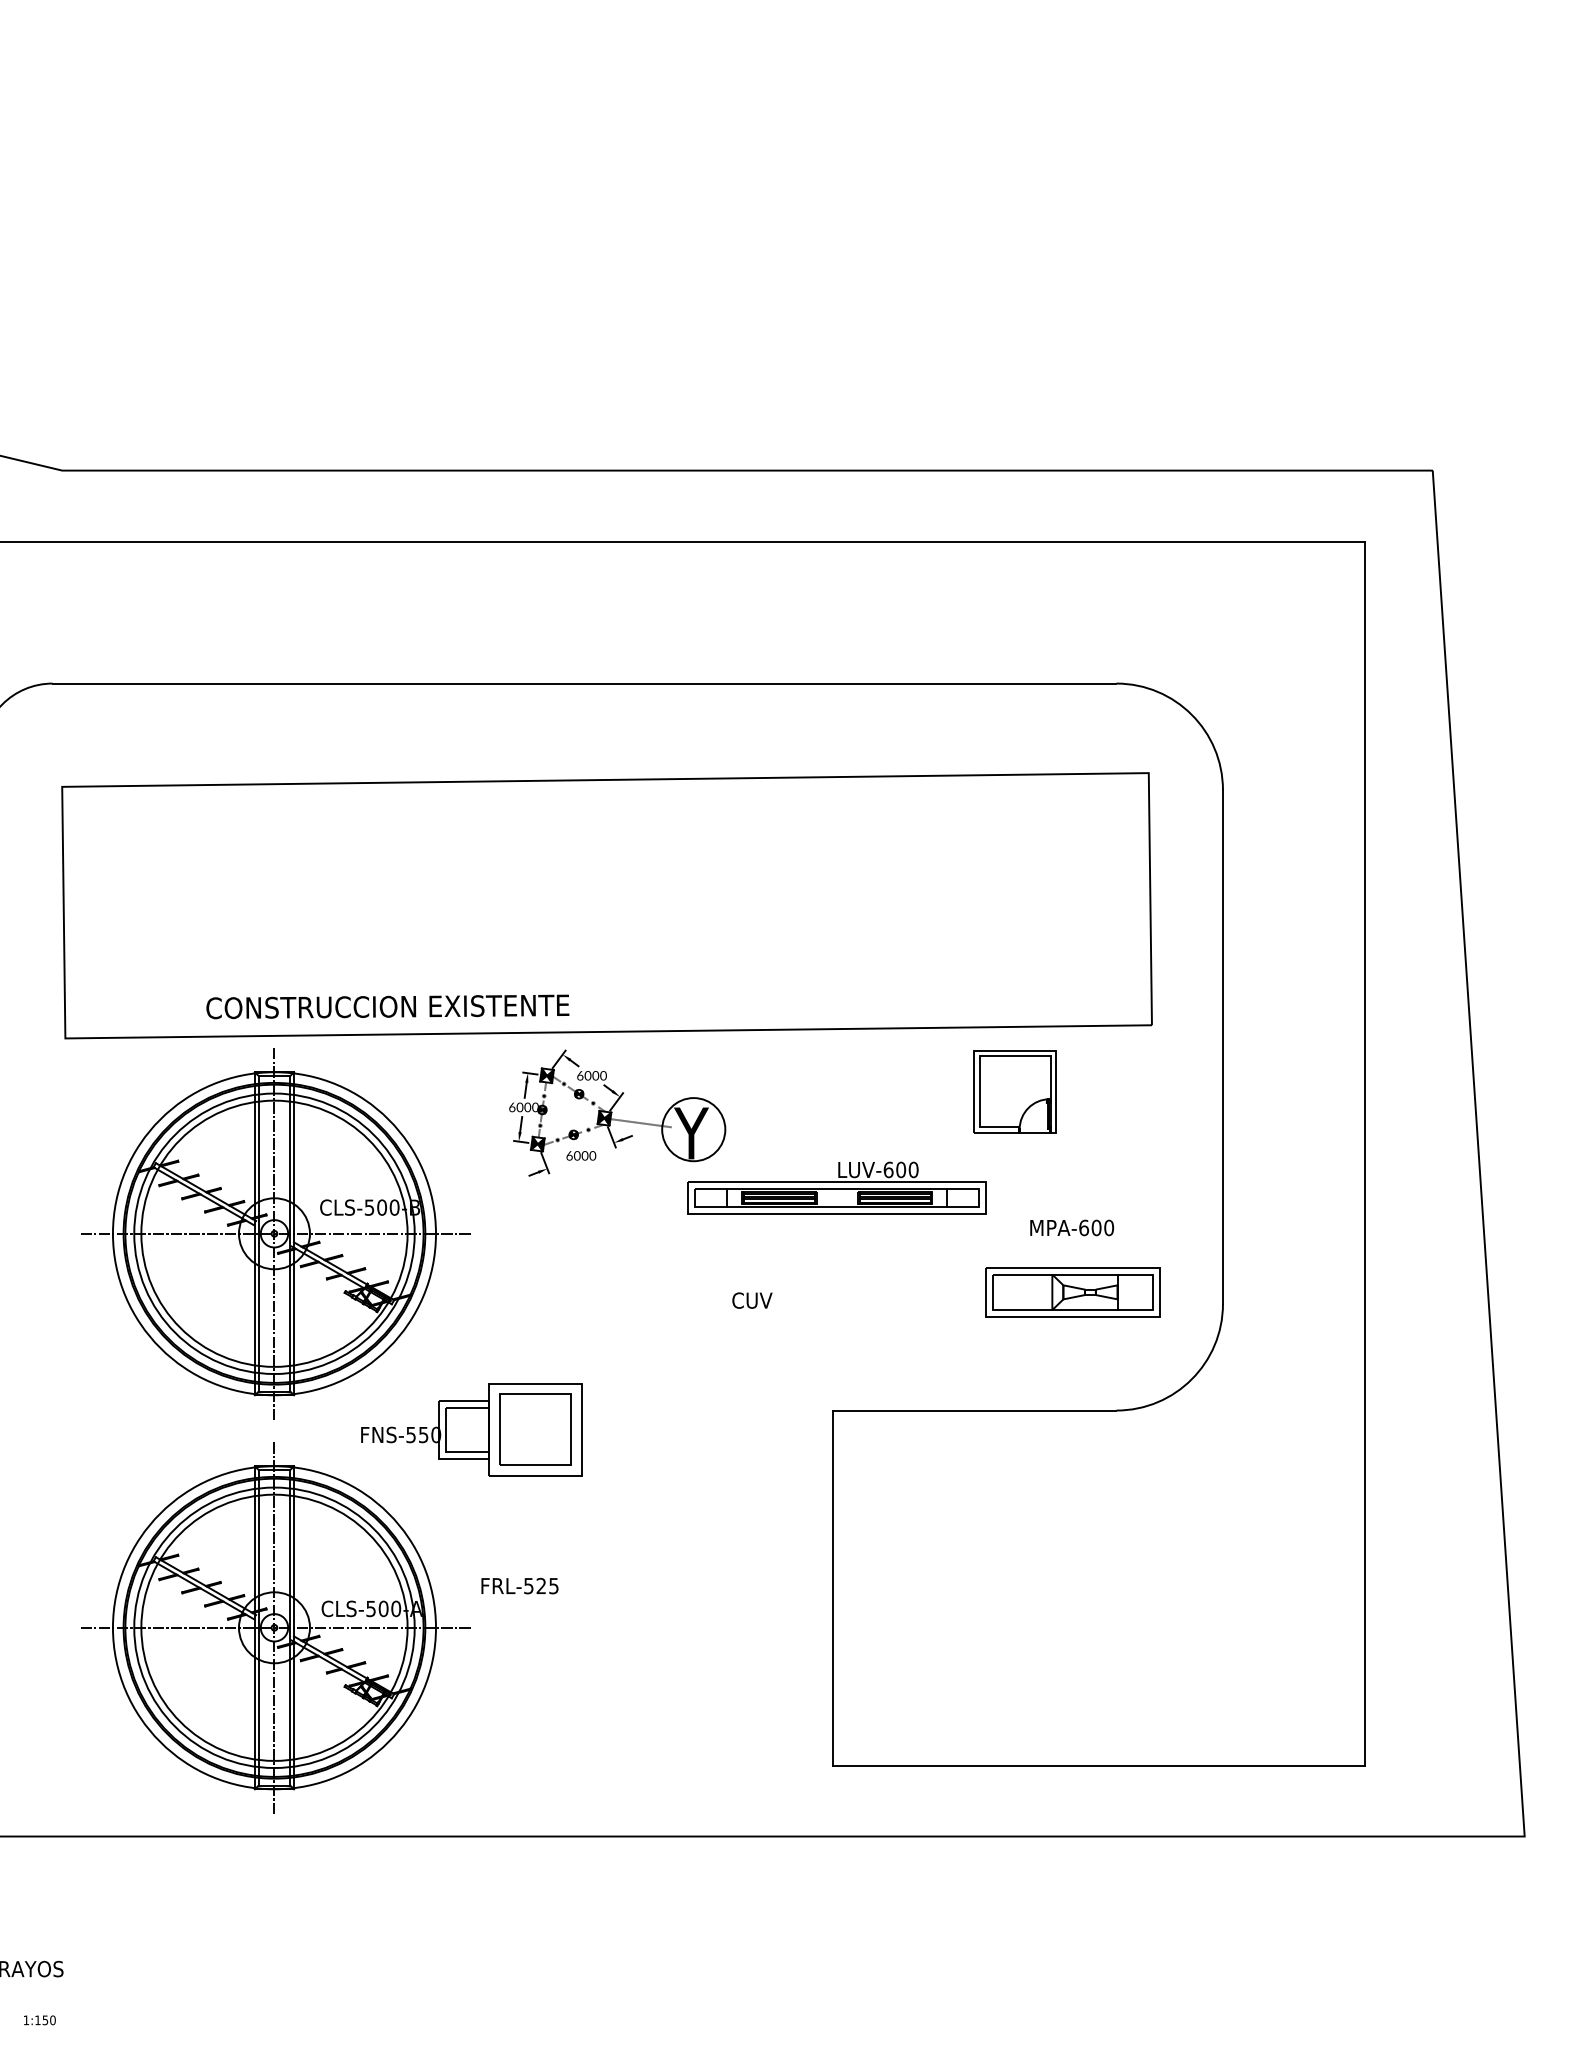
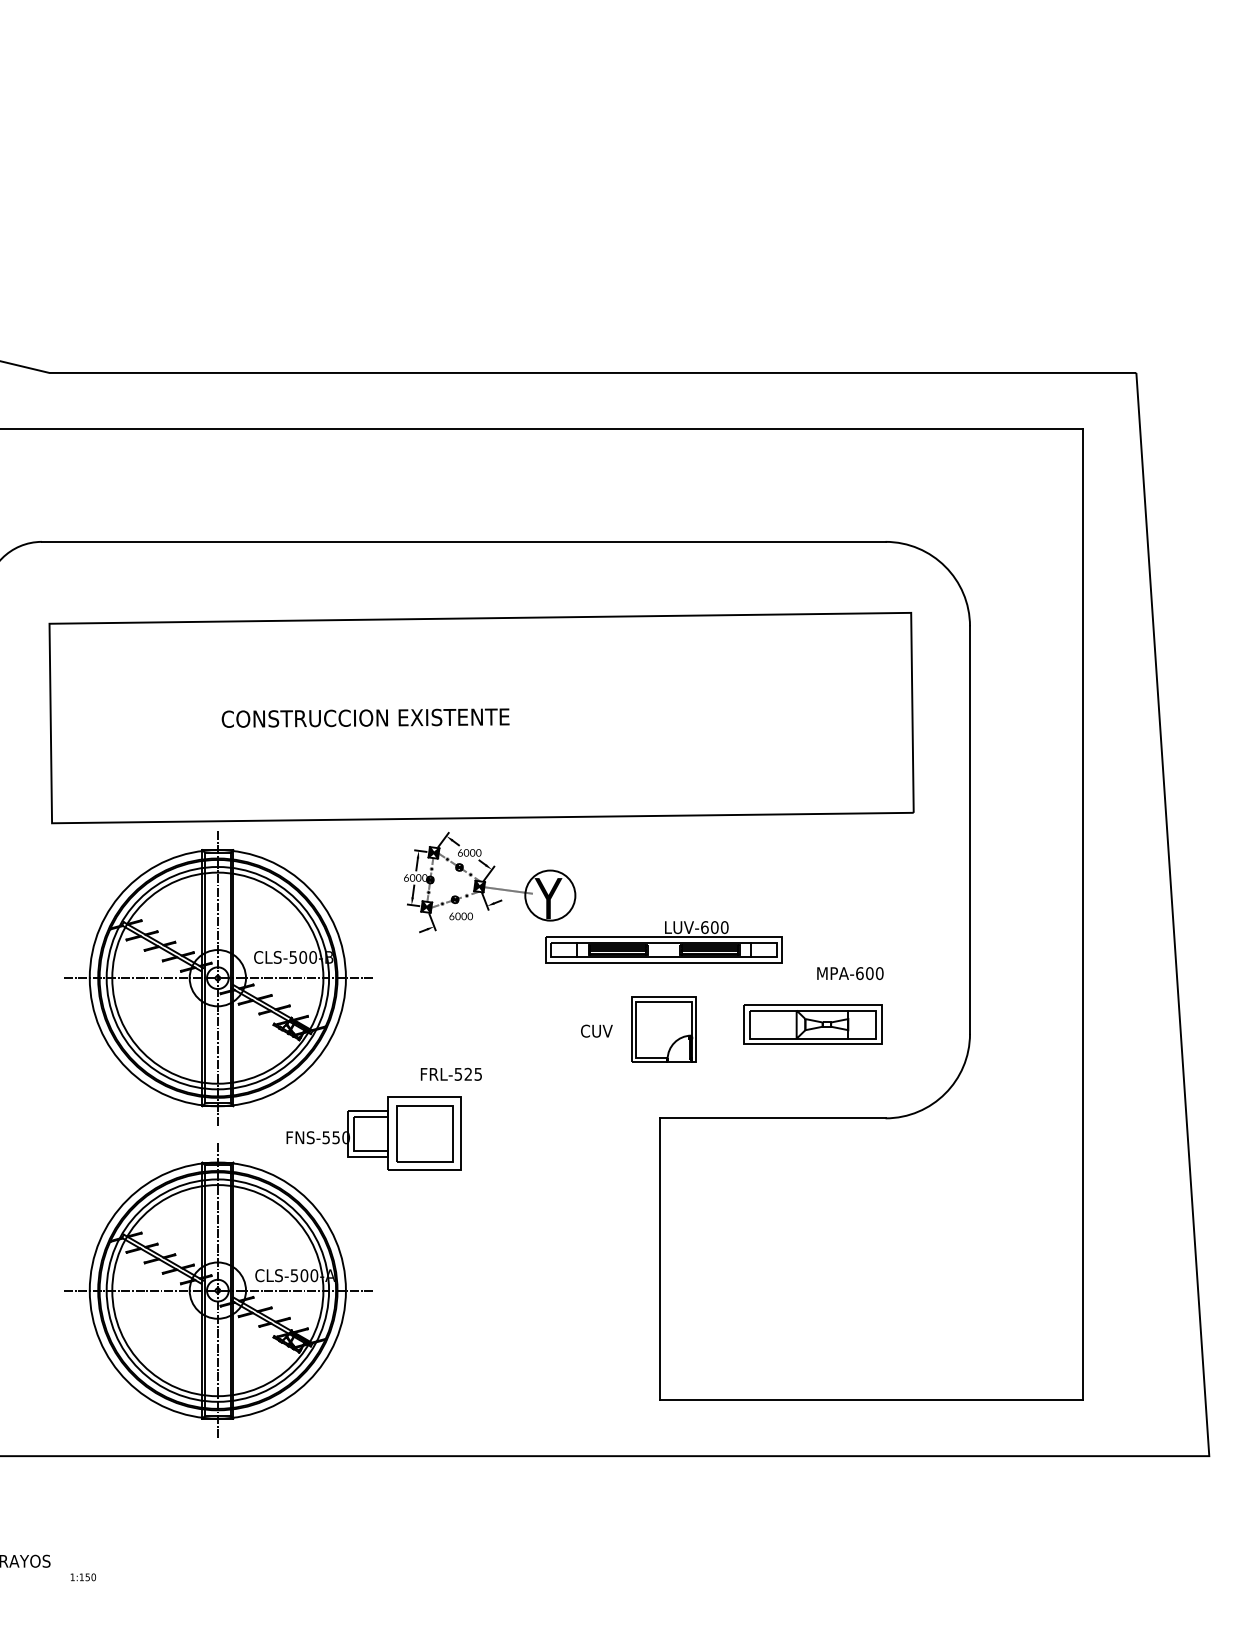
text: (387, 1006) -> (365, 717), moved
part: (1014, 1091) -> (663, 1029), moved
part: (1072, 1292) -> (812, 1024), moved
text: (519, 1585) -> (451, 1073), moved
text: (39, 2020) -> (83, 1577), moved

